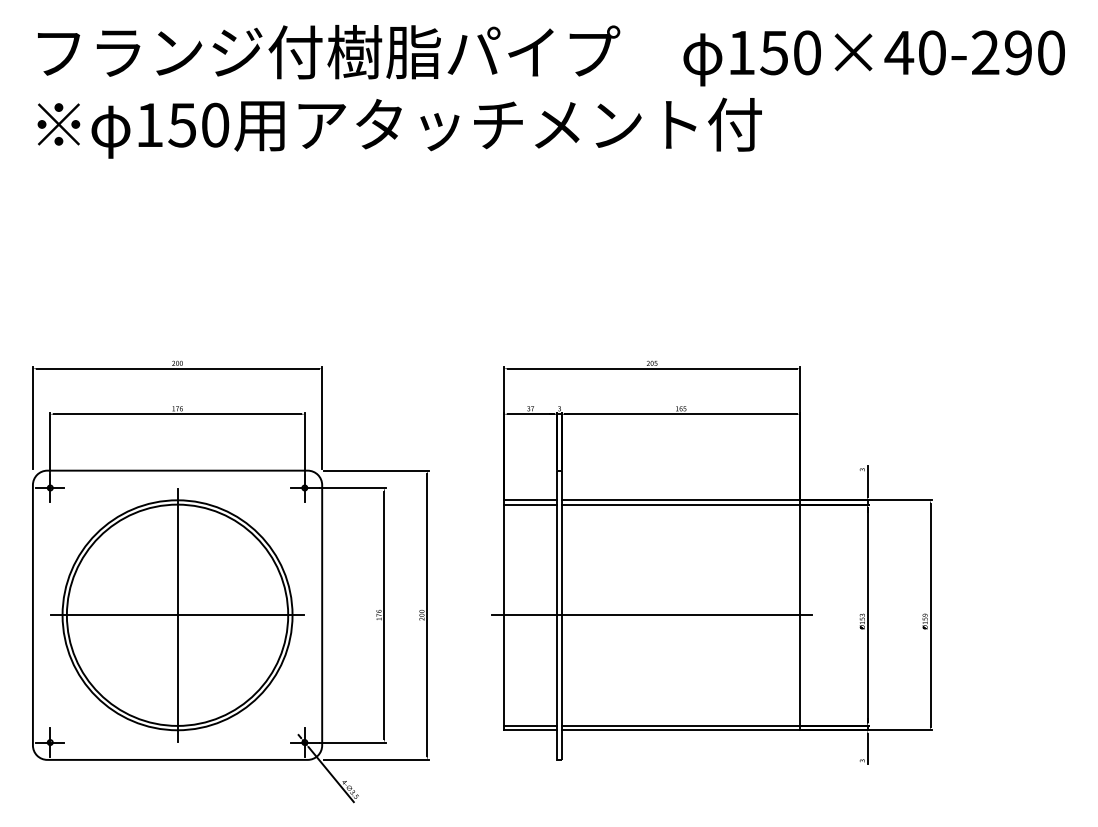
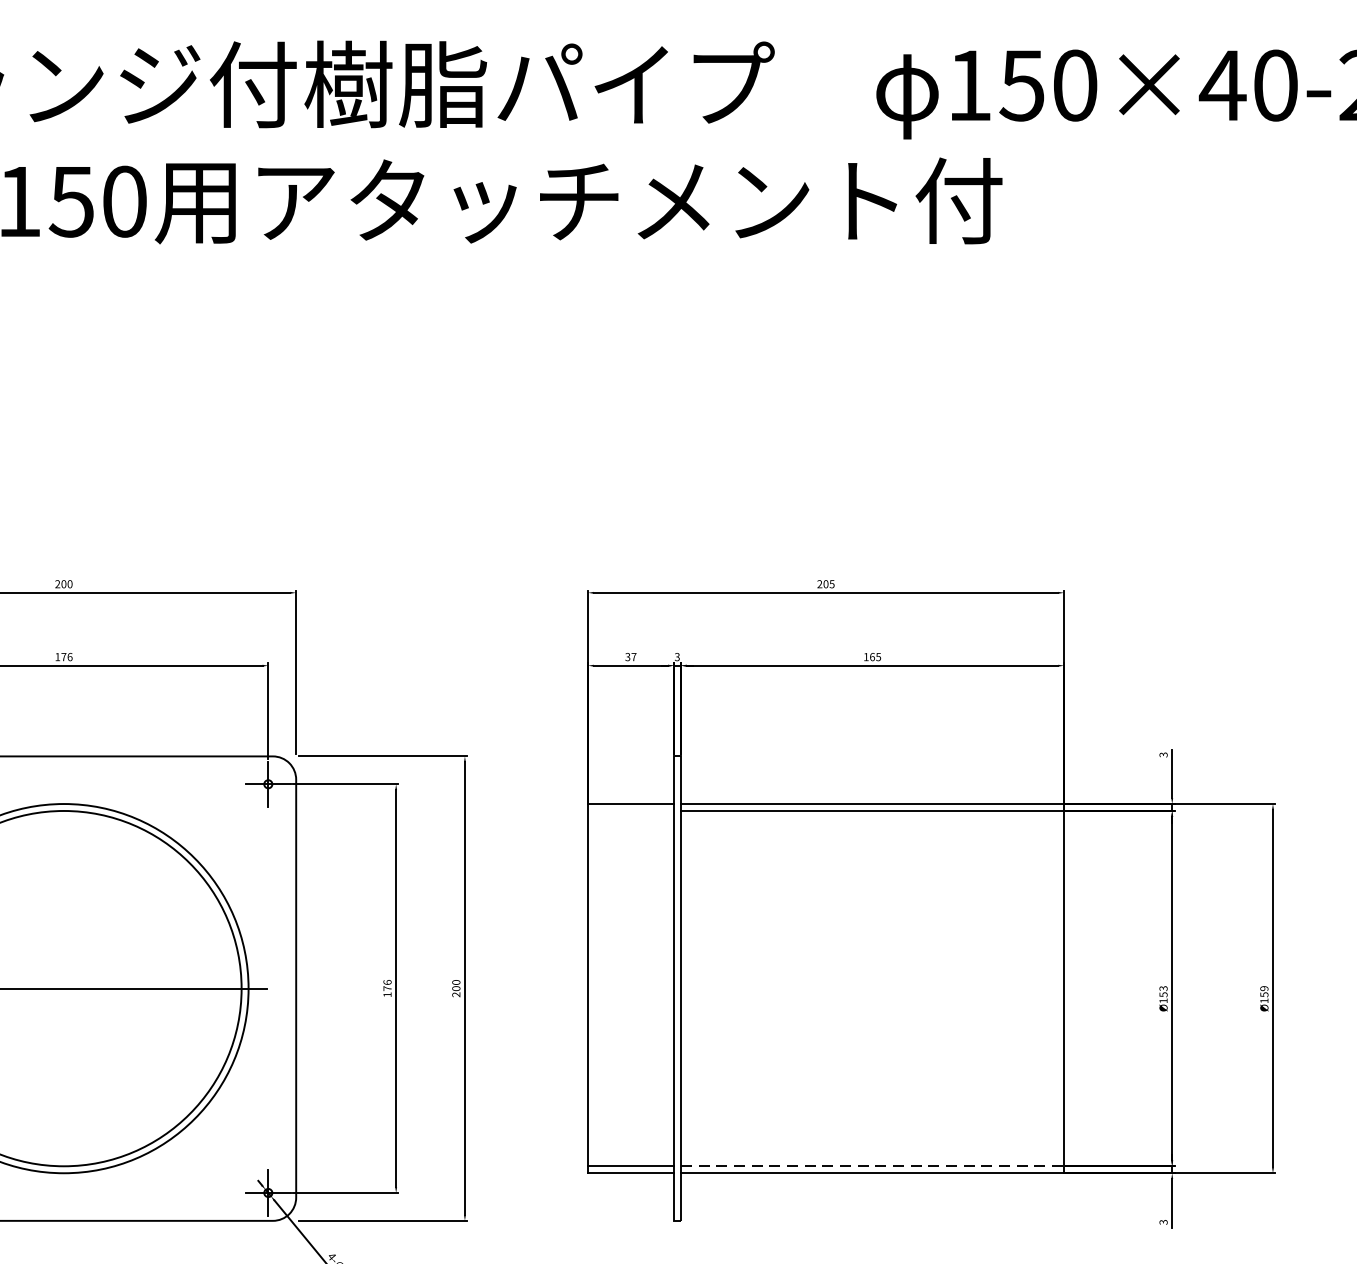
line: (530, 504) -> (630, 810), removed
line: (177, 614) -> (63, 987), removed
line: (651, 615) -> (824, 988), removed
line: (681, 725) -> (873, 1165), solid -> dashed

